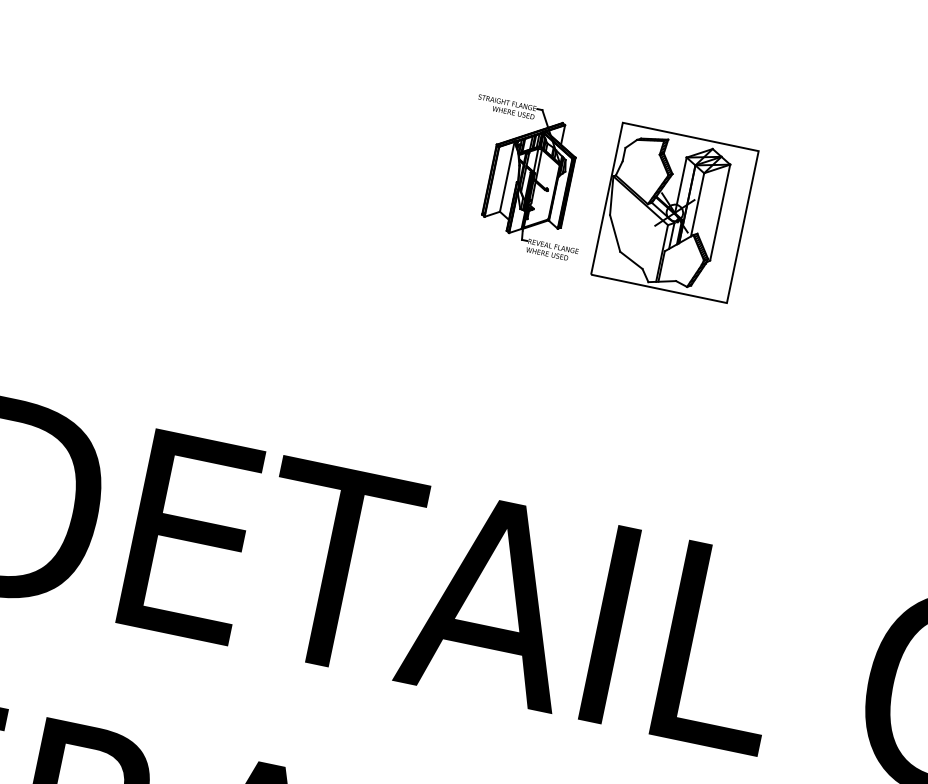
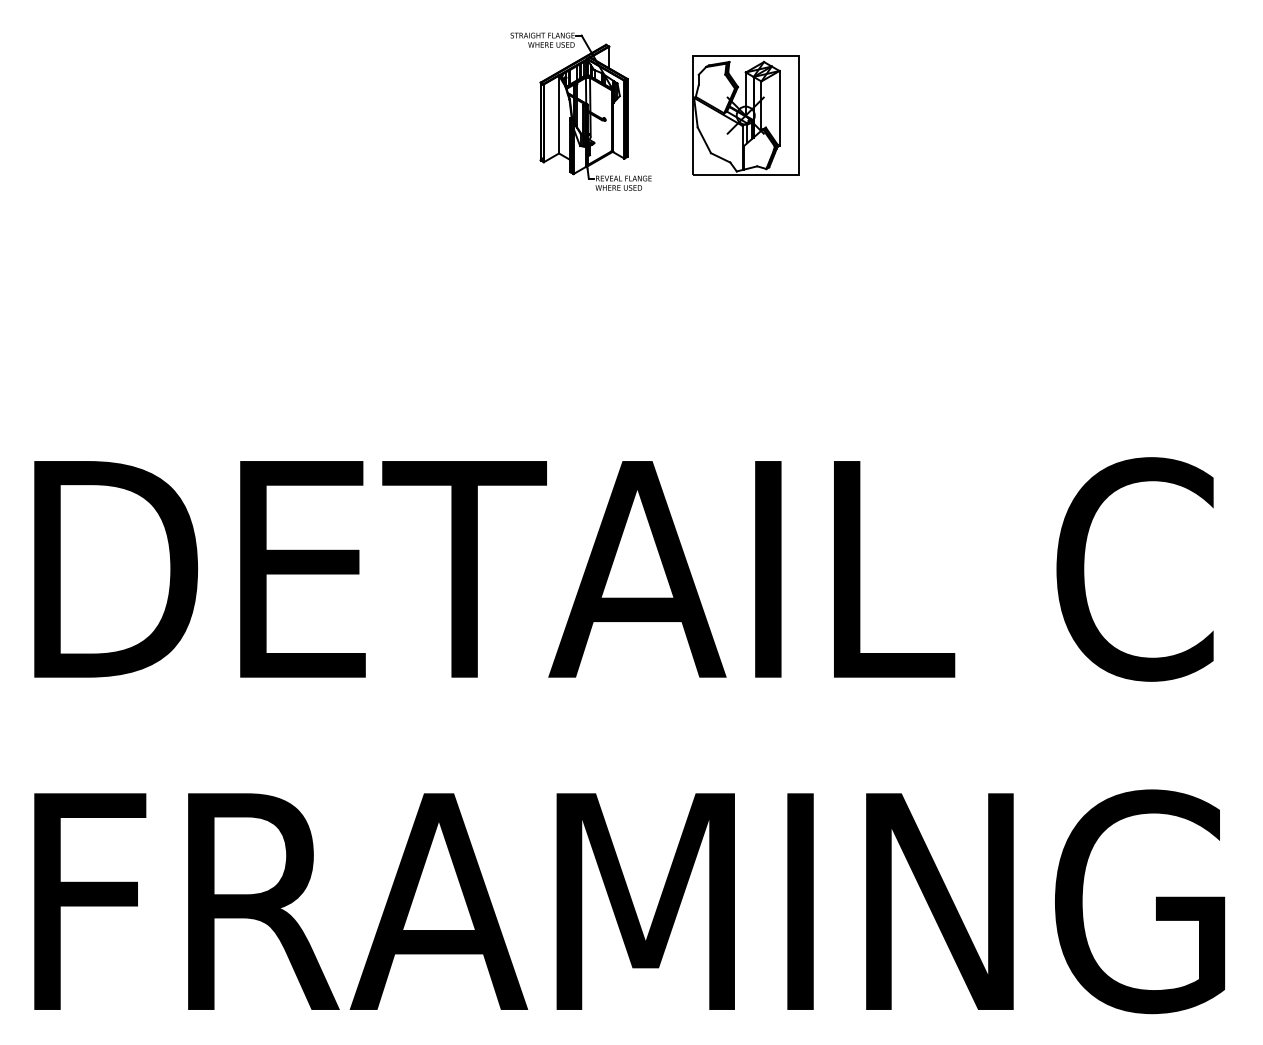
part: (674, 212) -> (745, 115), size x0.7

